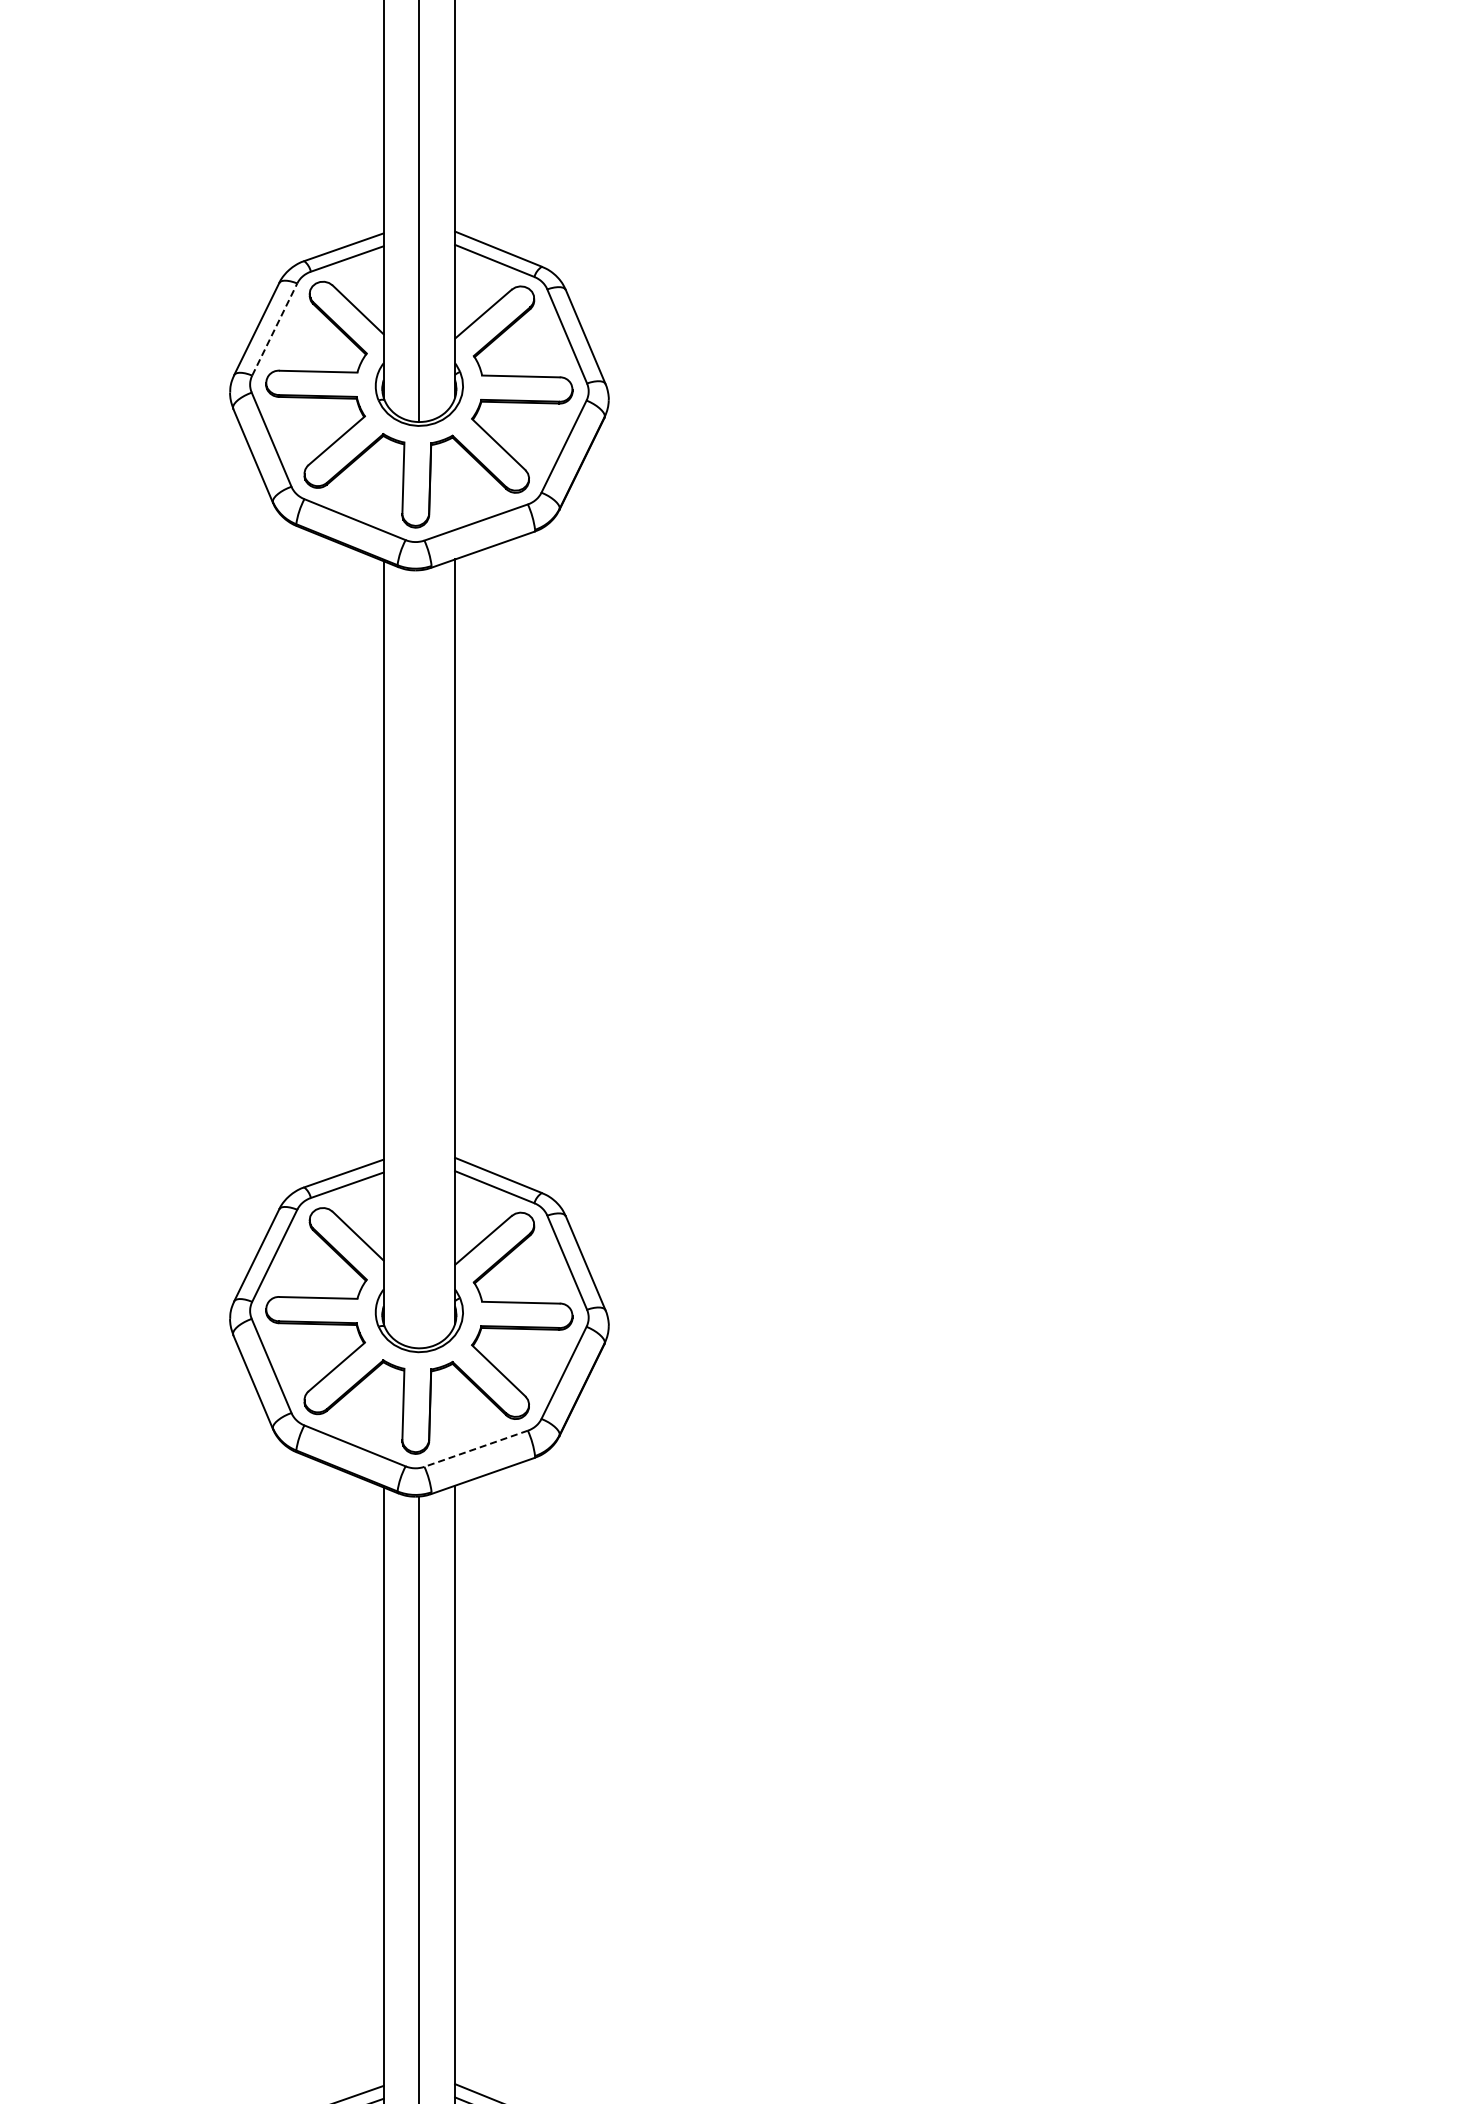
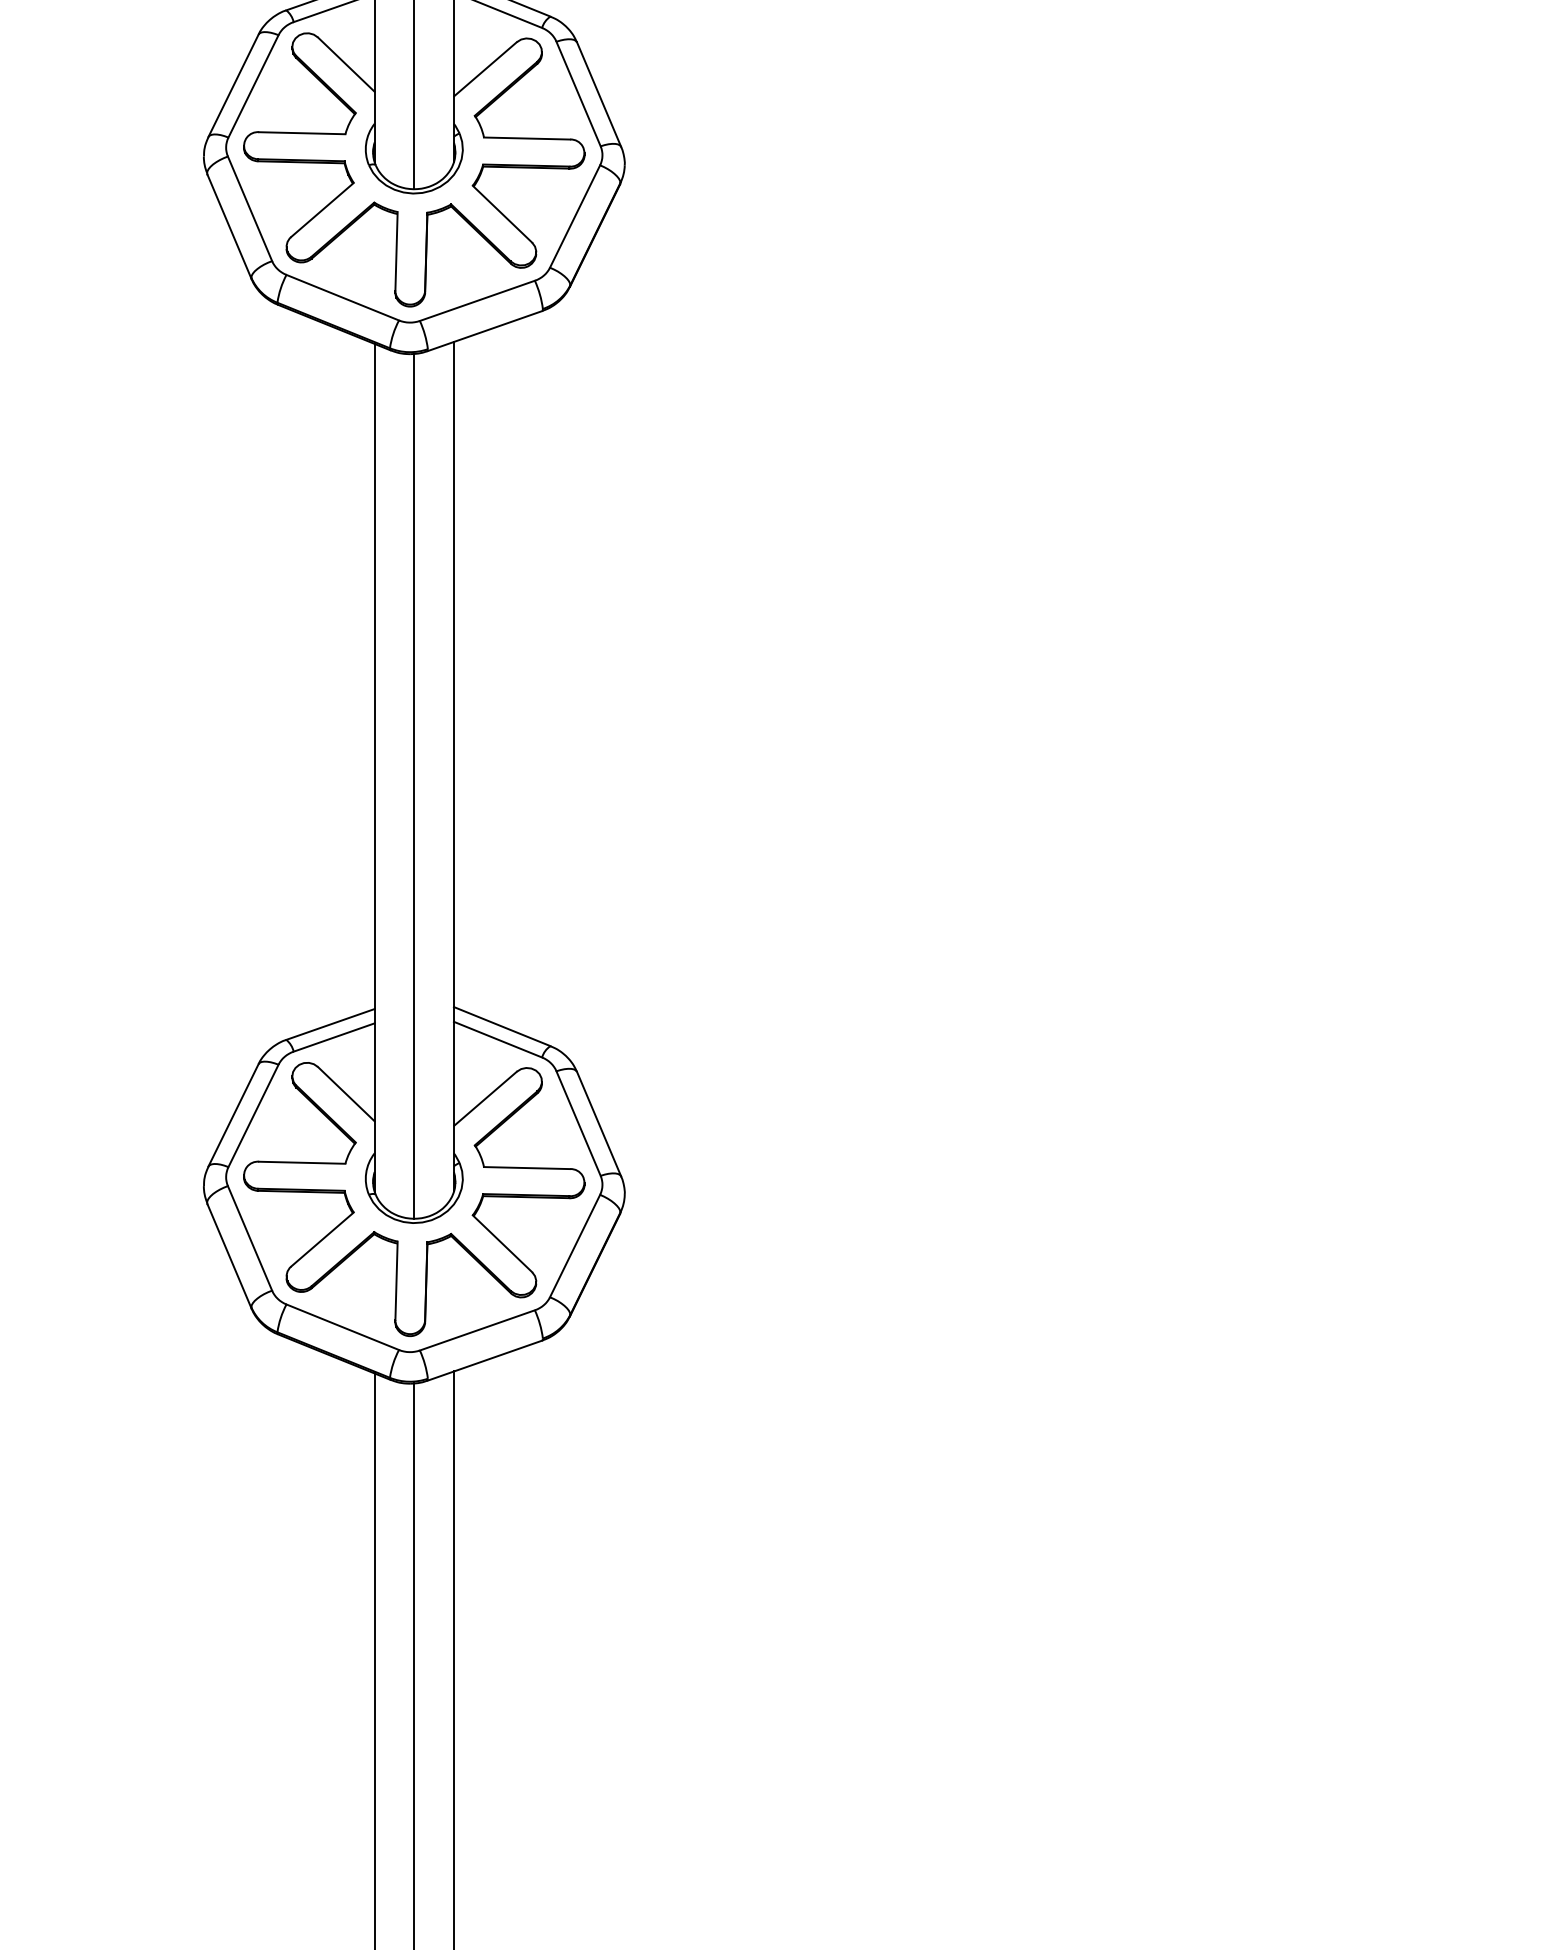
line: (274, 329) -> (253, 86), dashed -> solid
line: (419, 959) -> (414, 786), added
line: (476, 1448) -> (477, 1330), dashed -> solid

